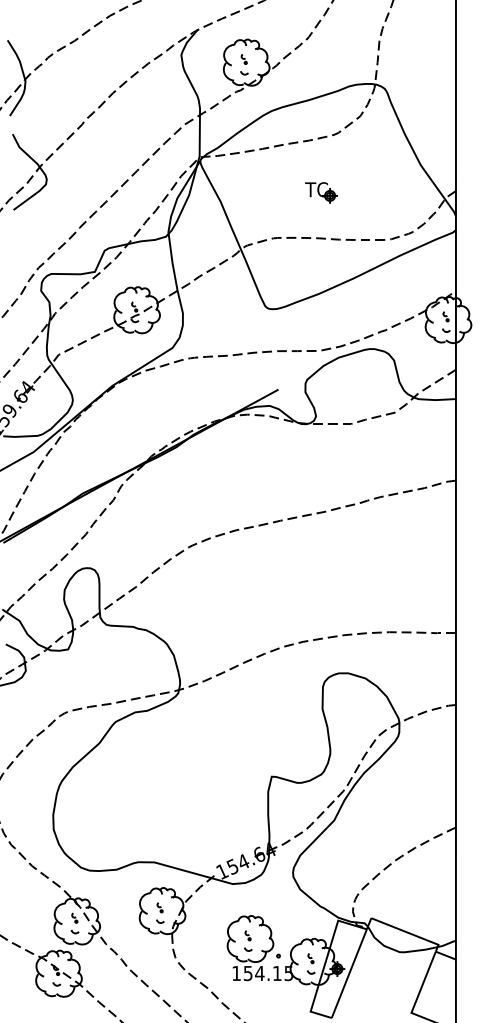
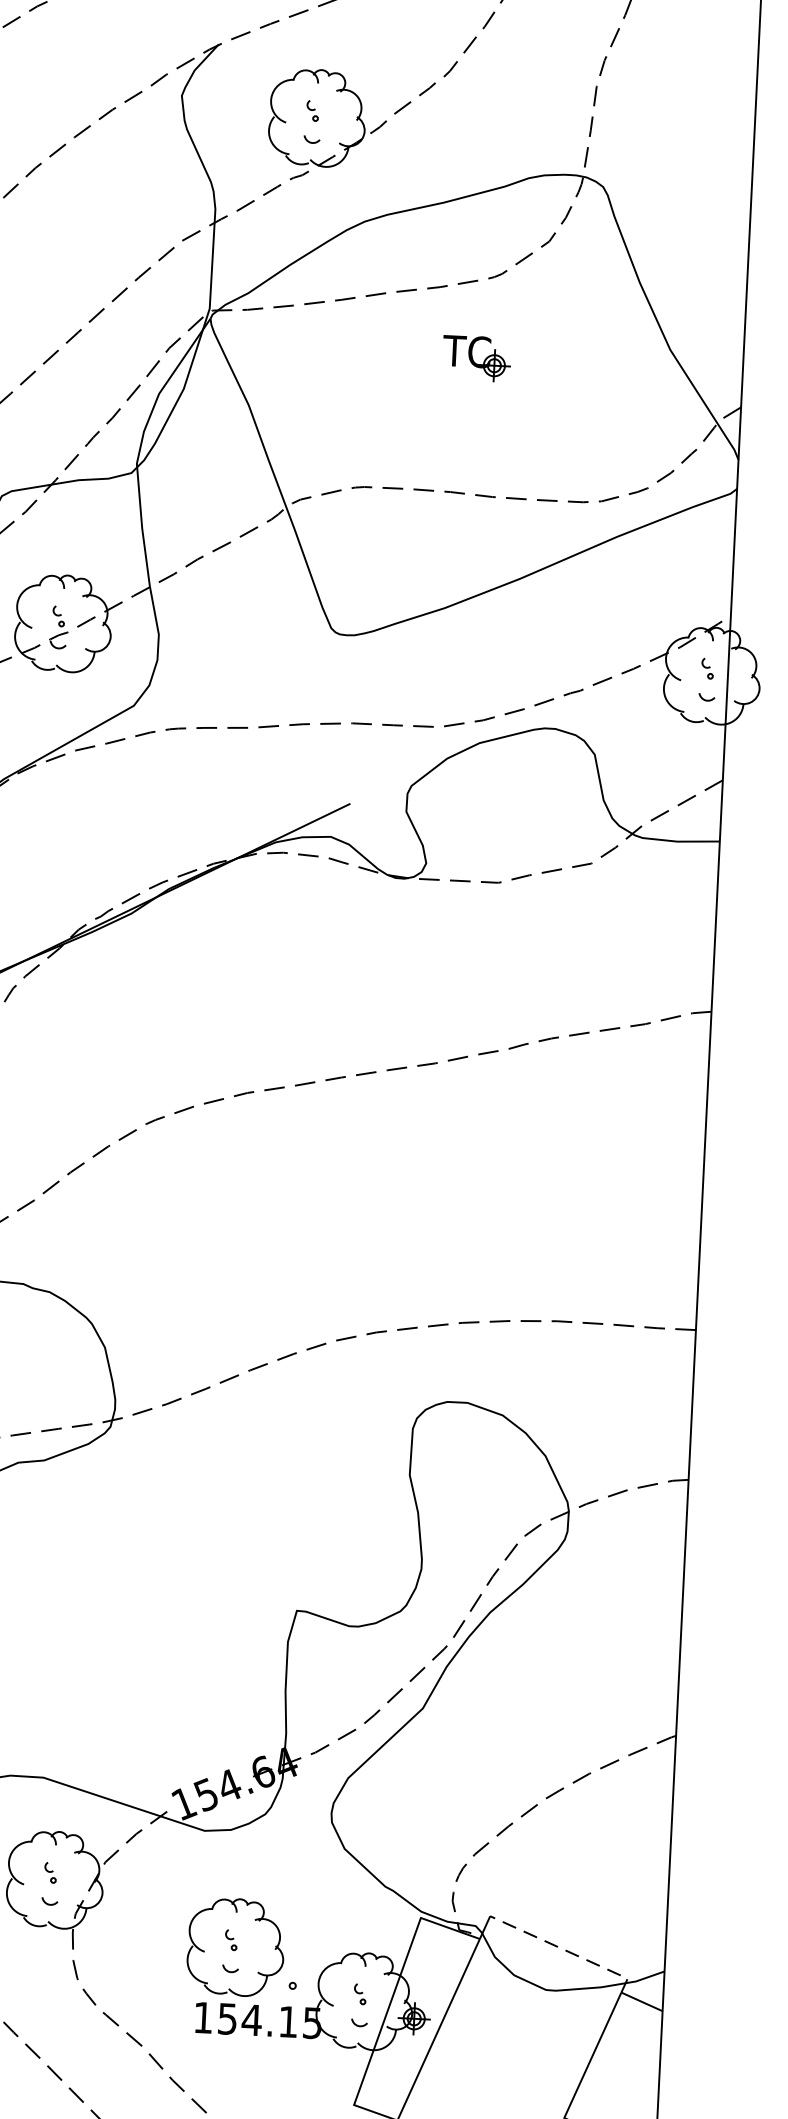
part: (321, 192) -> (476, 357), moved
line: (409, 933) -> (568, 1952), solid -> dashed

